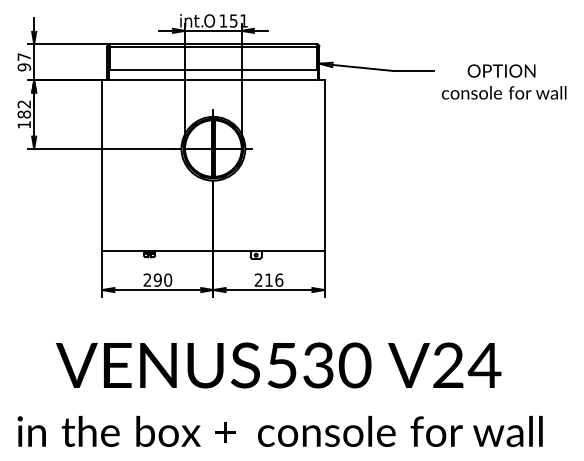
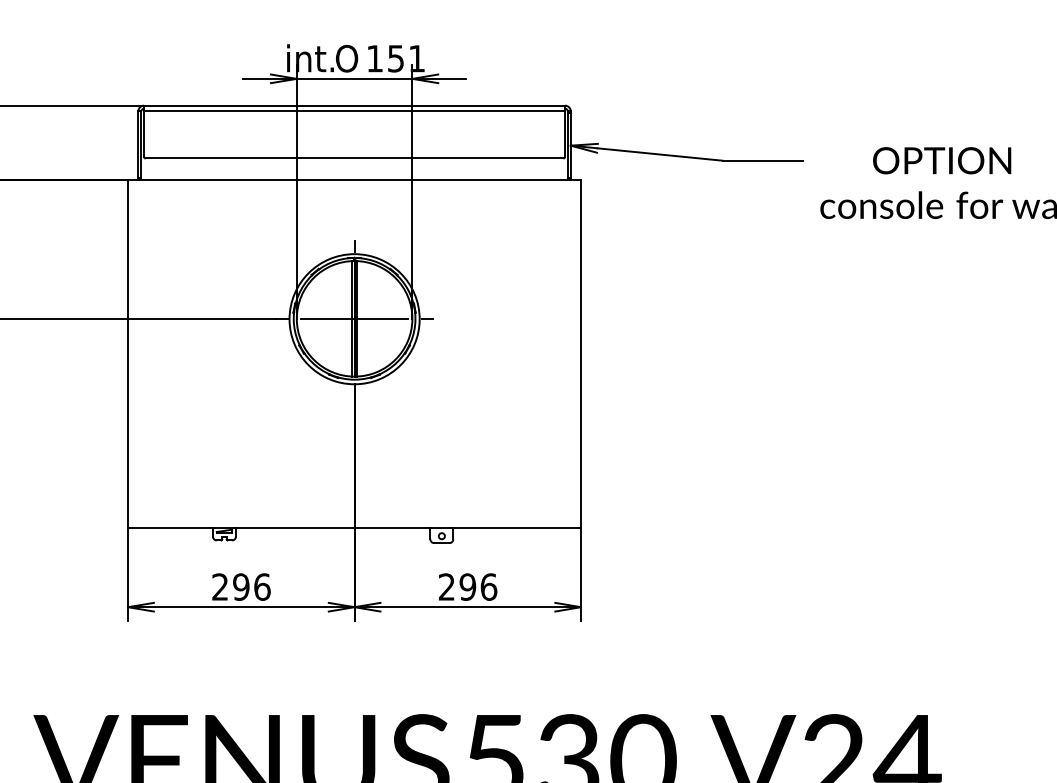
text: (168, 279) -> (263, 585), 290 -> 296
text: (268, 279) -> (466, 585), 216 -> 296

